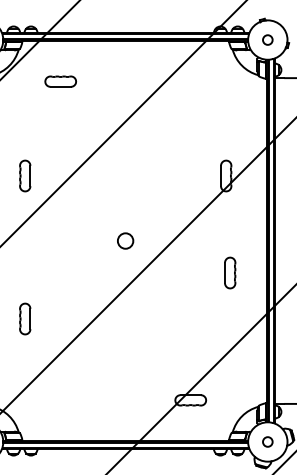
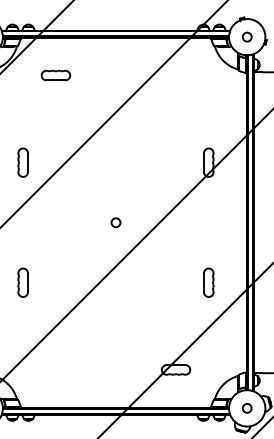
circle: (125, 240) -> (115, 222), size x0.62
part: (230, 272) -> (209, 282), moved
part: (25, 318) -> (23, 282), moved

